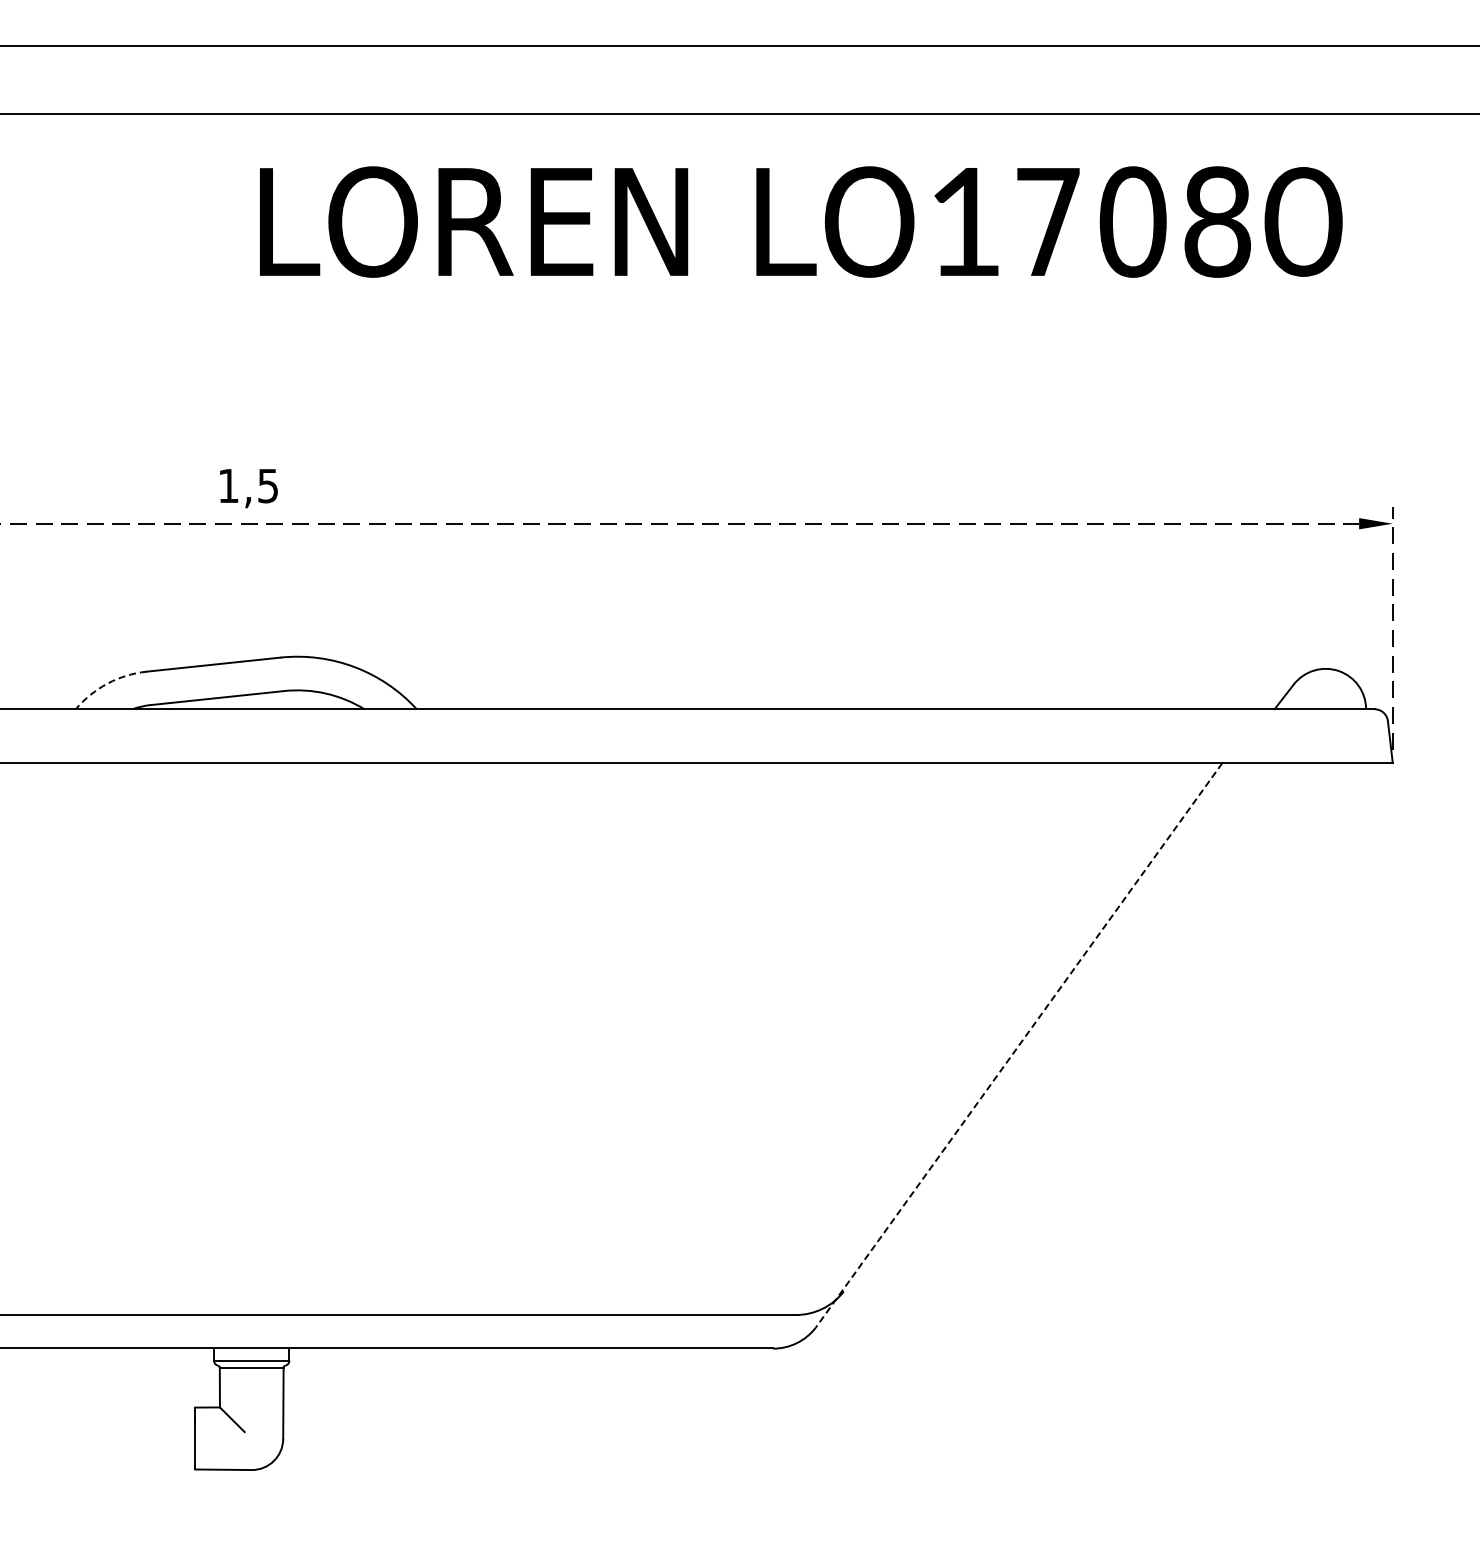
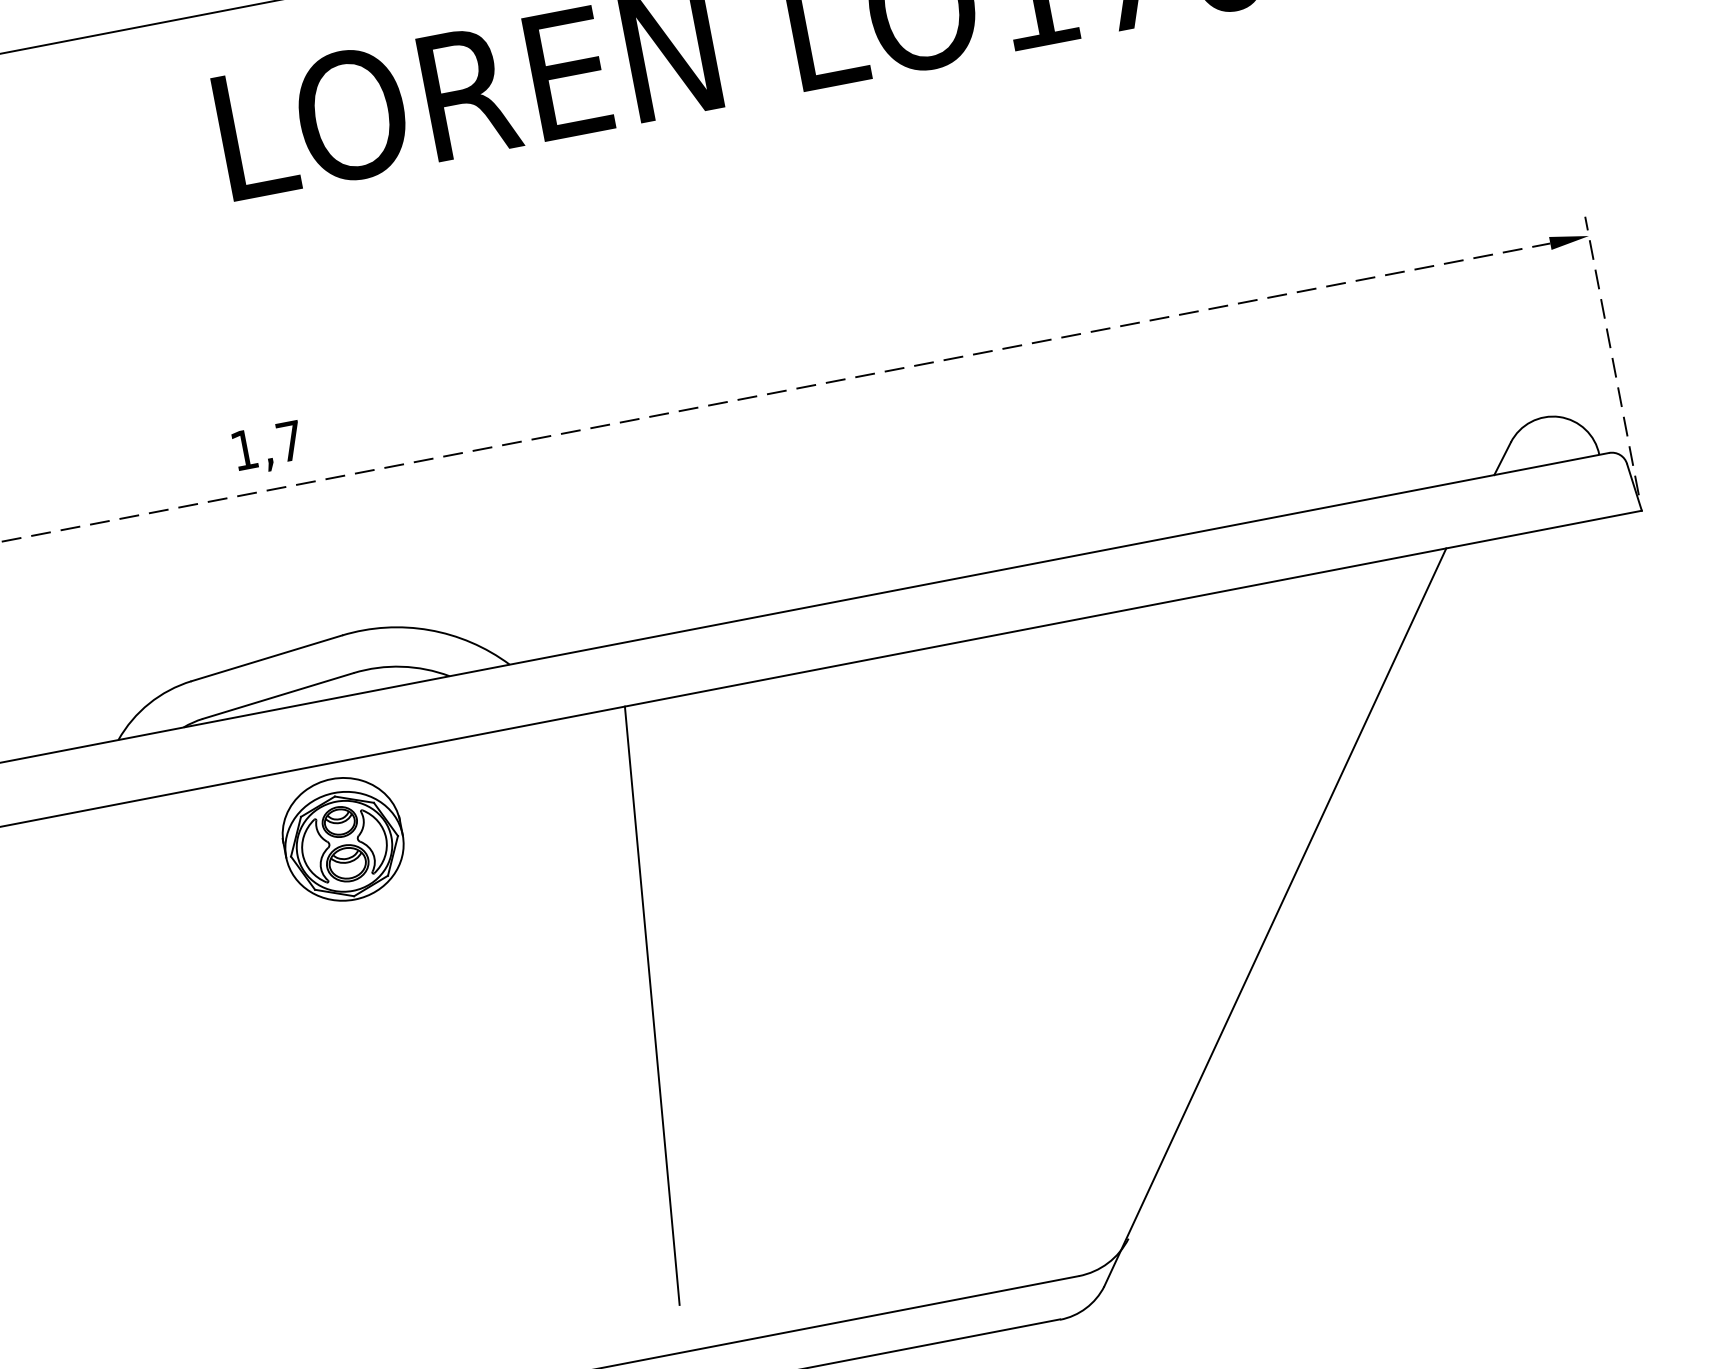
text: (267, 486) -> (289, 442), 1,5 -> 1,7
arc: (107, 683) -> (149, 703), dashed -> solid
part: (248, 828) -> (342, 838), added
line: (480, 1018) -> (651, 1005), added
line: (1019, 1045) -> (1275, 917), dashed -> solid

